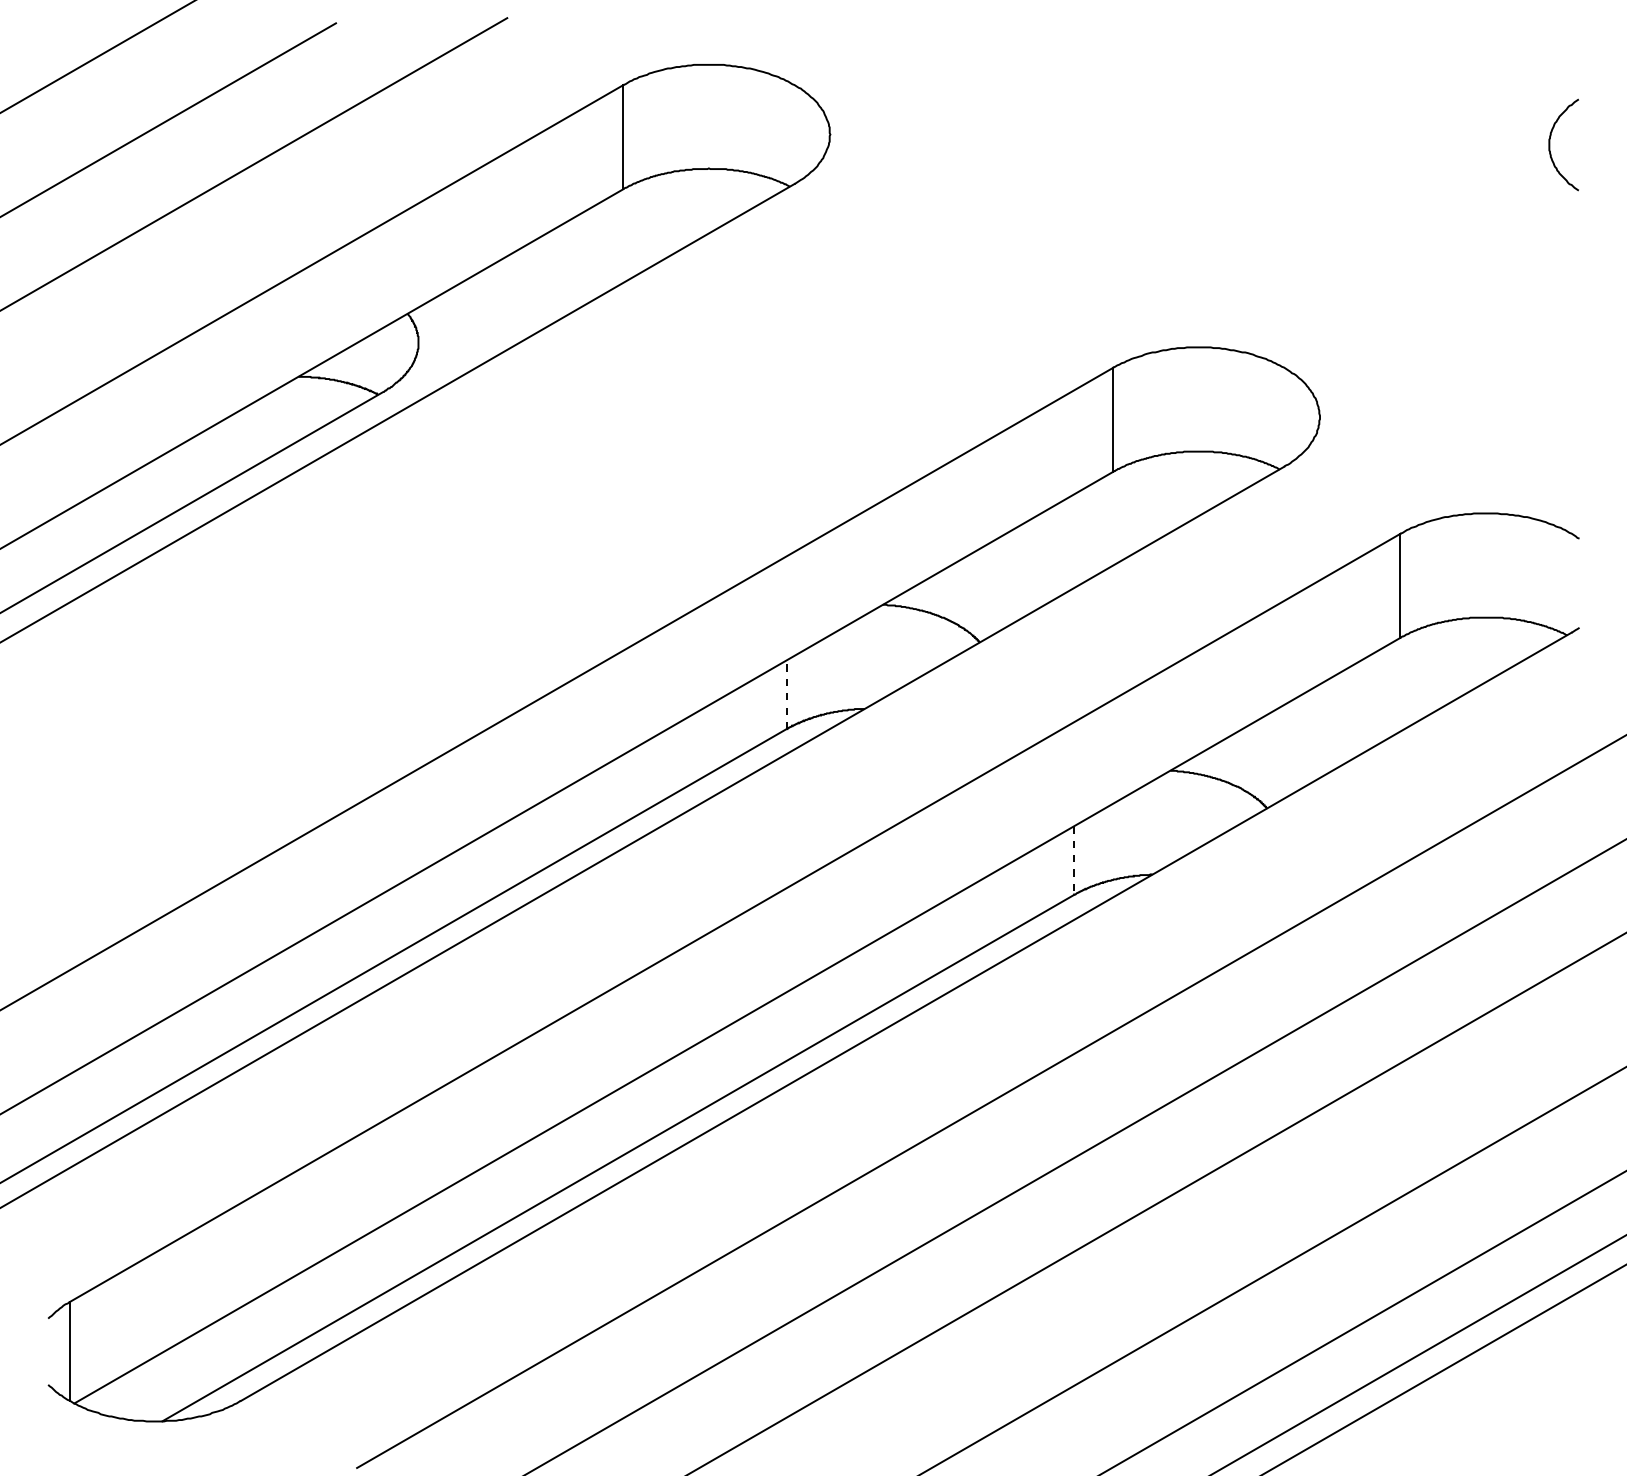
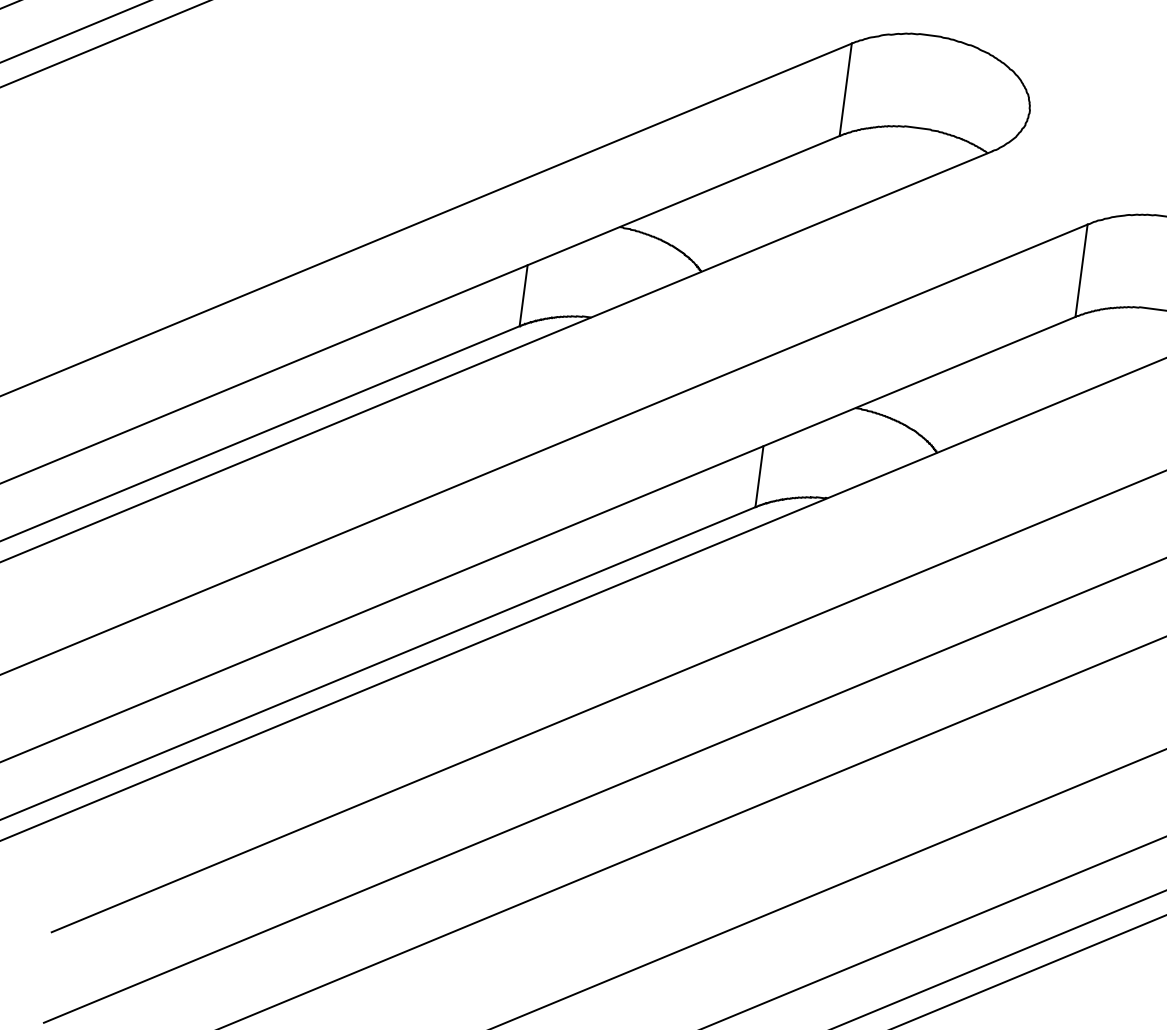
line: (786, 694) -> (523, 295), dashed -> solid
line: (1073, 861) -> (758, 477), dashed -> solid

